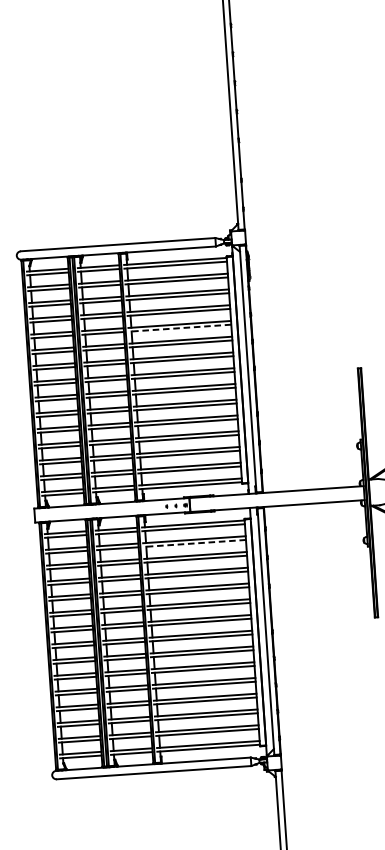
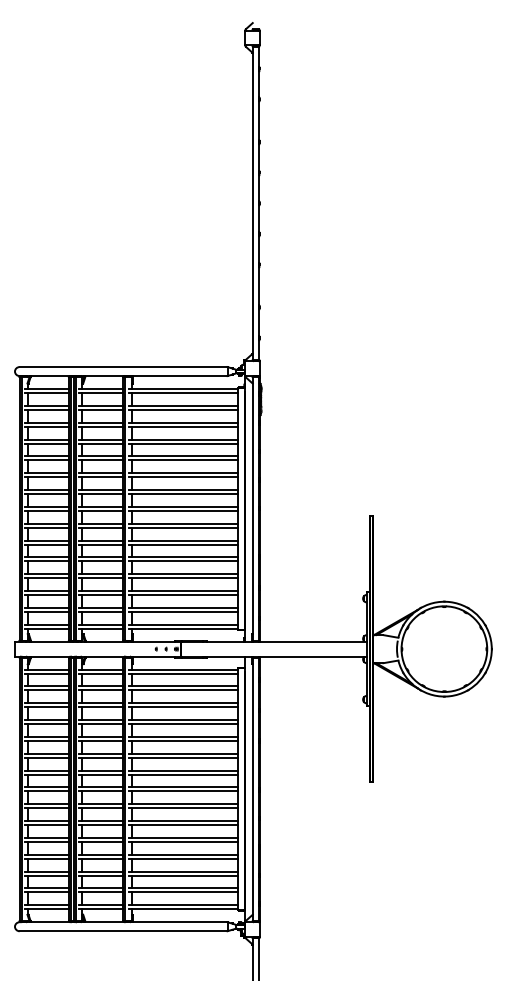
line: (180, 328) -> (183, 460), dashed -> solid
line: (194, 543) -> (183, 690), dashed -> solid

